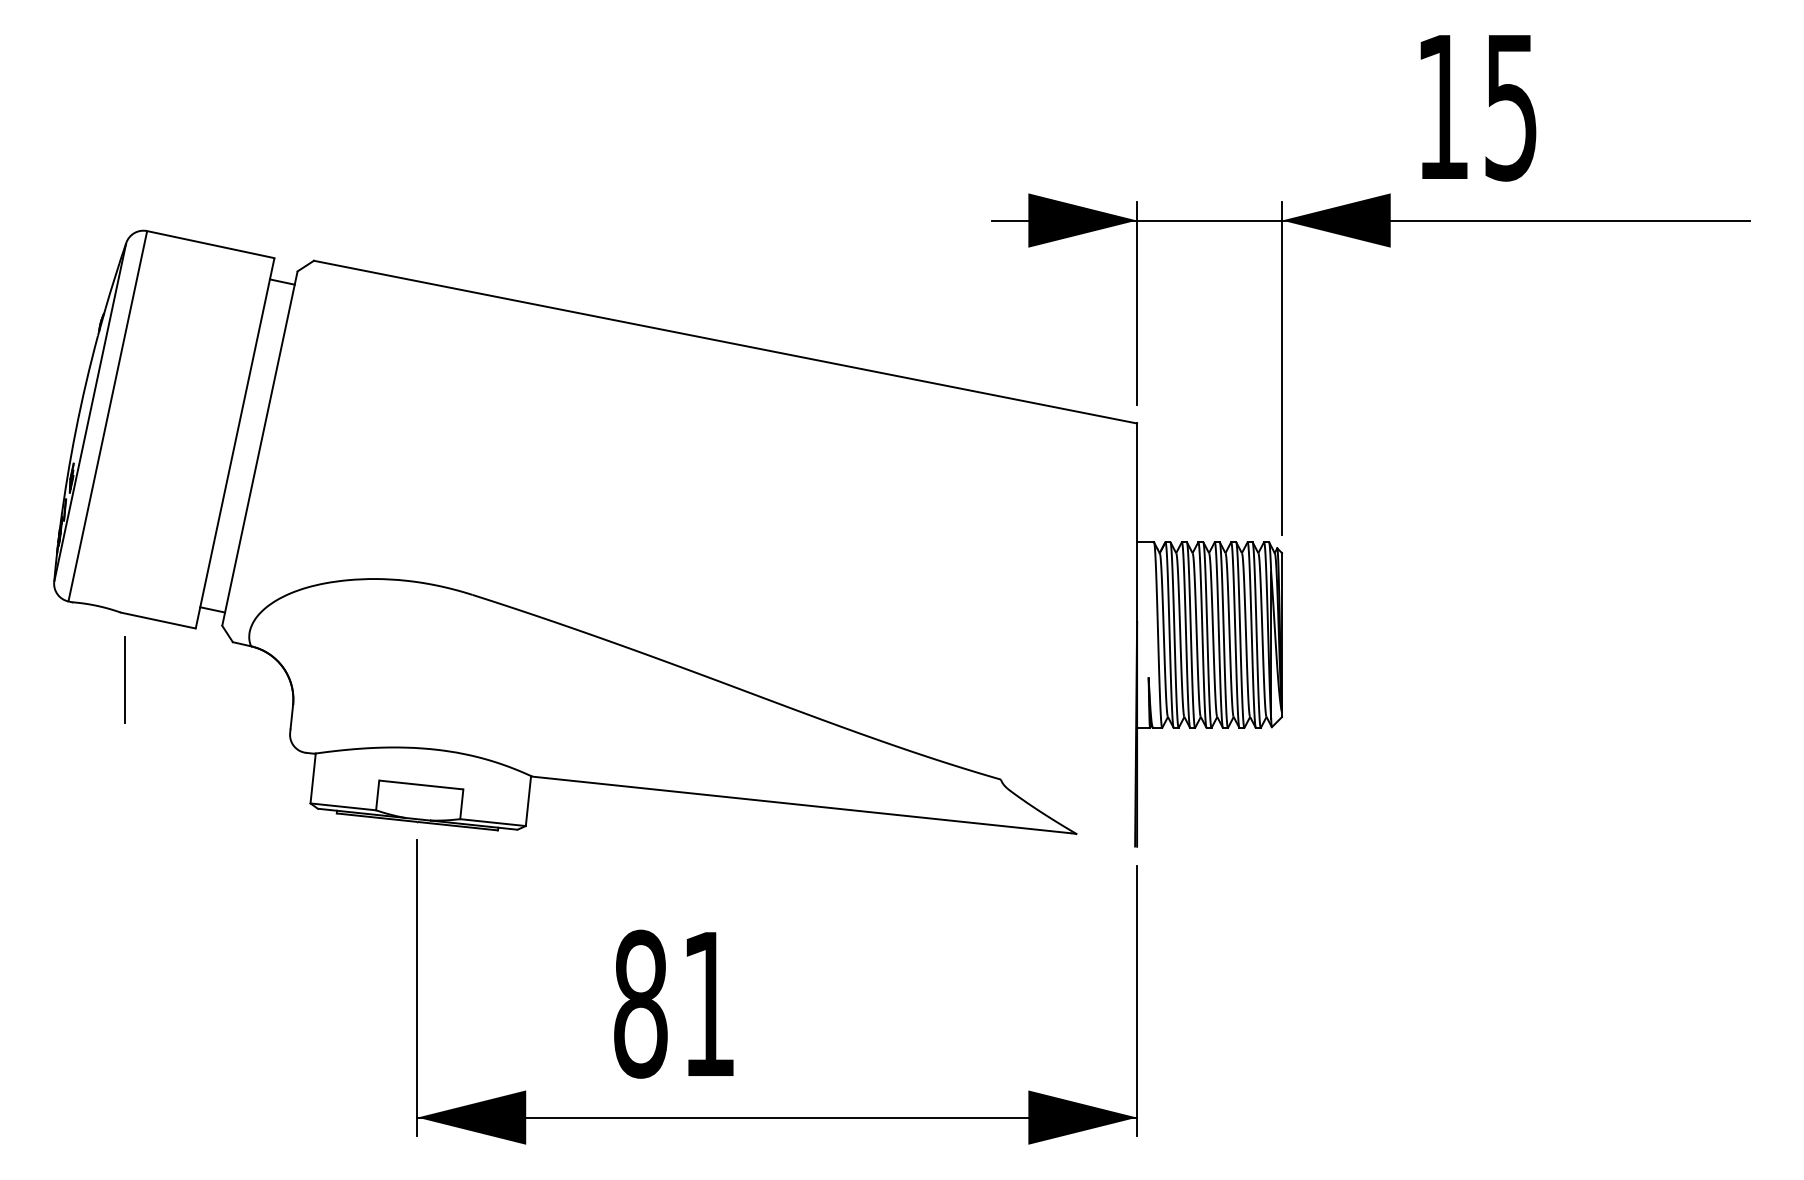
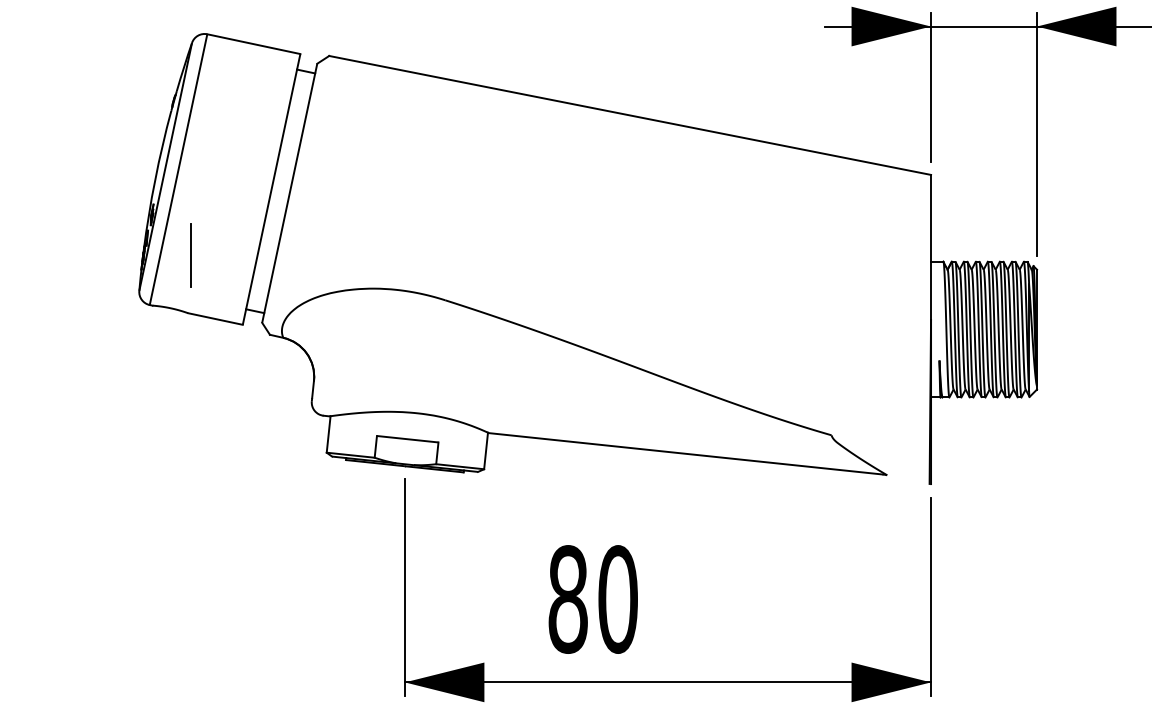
line: (124, 679) -> (190, 254), moved
text: (709, 1003) -> (618, 598), 81 -> 80

